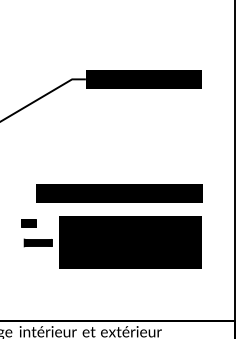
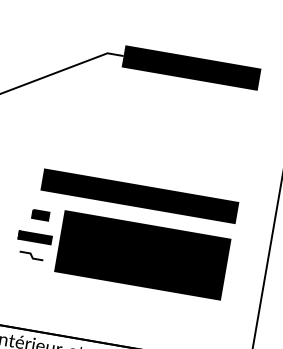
part: (28, 223) -> (40, 215), moved
line: (37, 258) -> (30, 255), added

